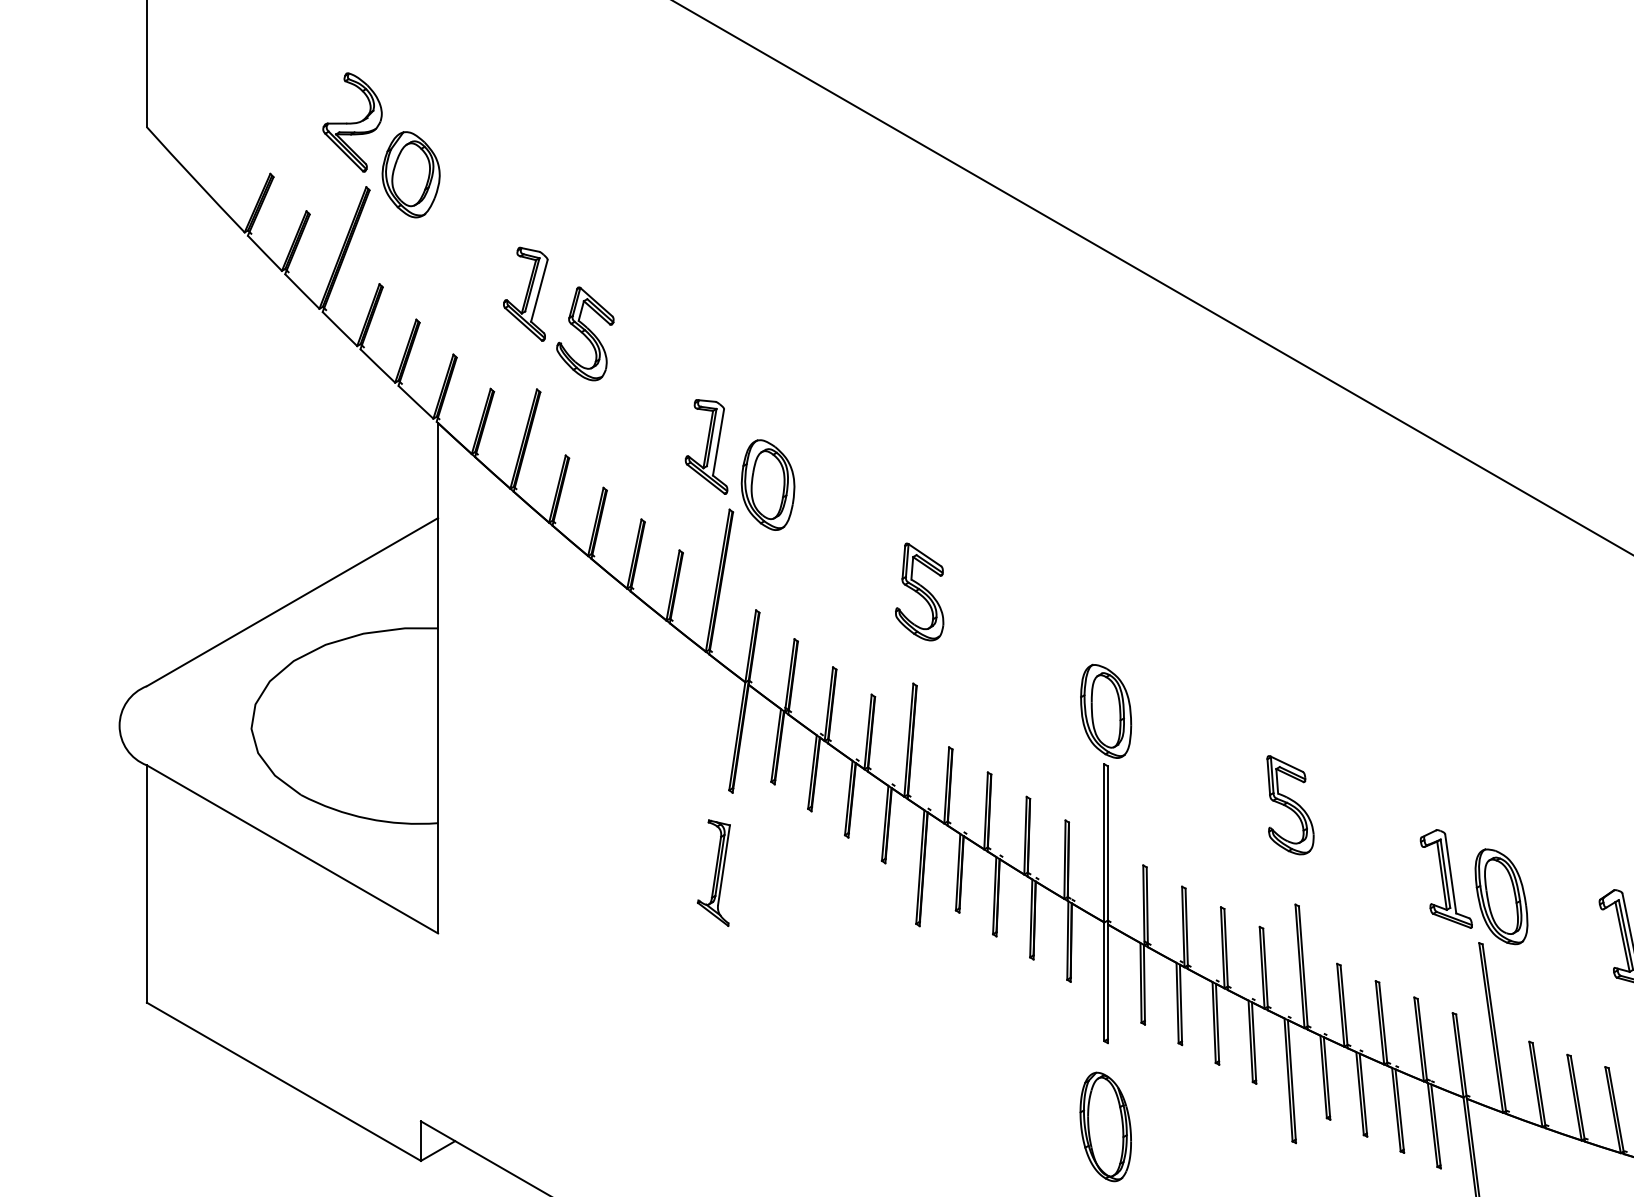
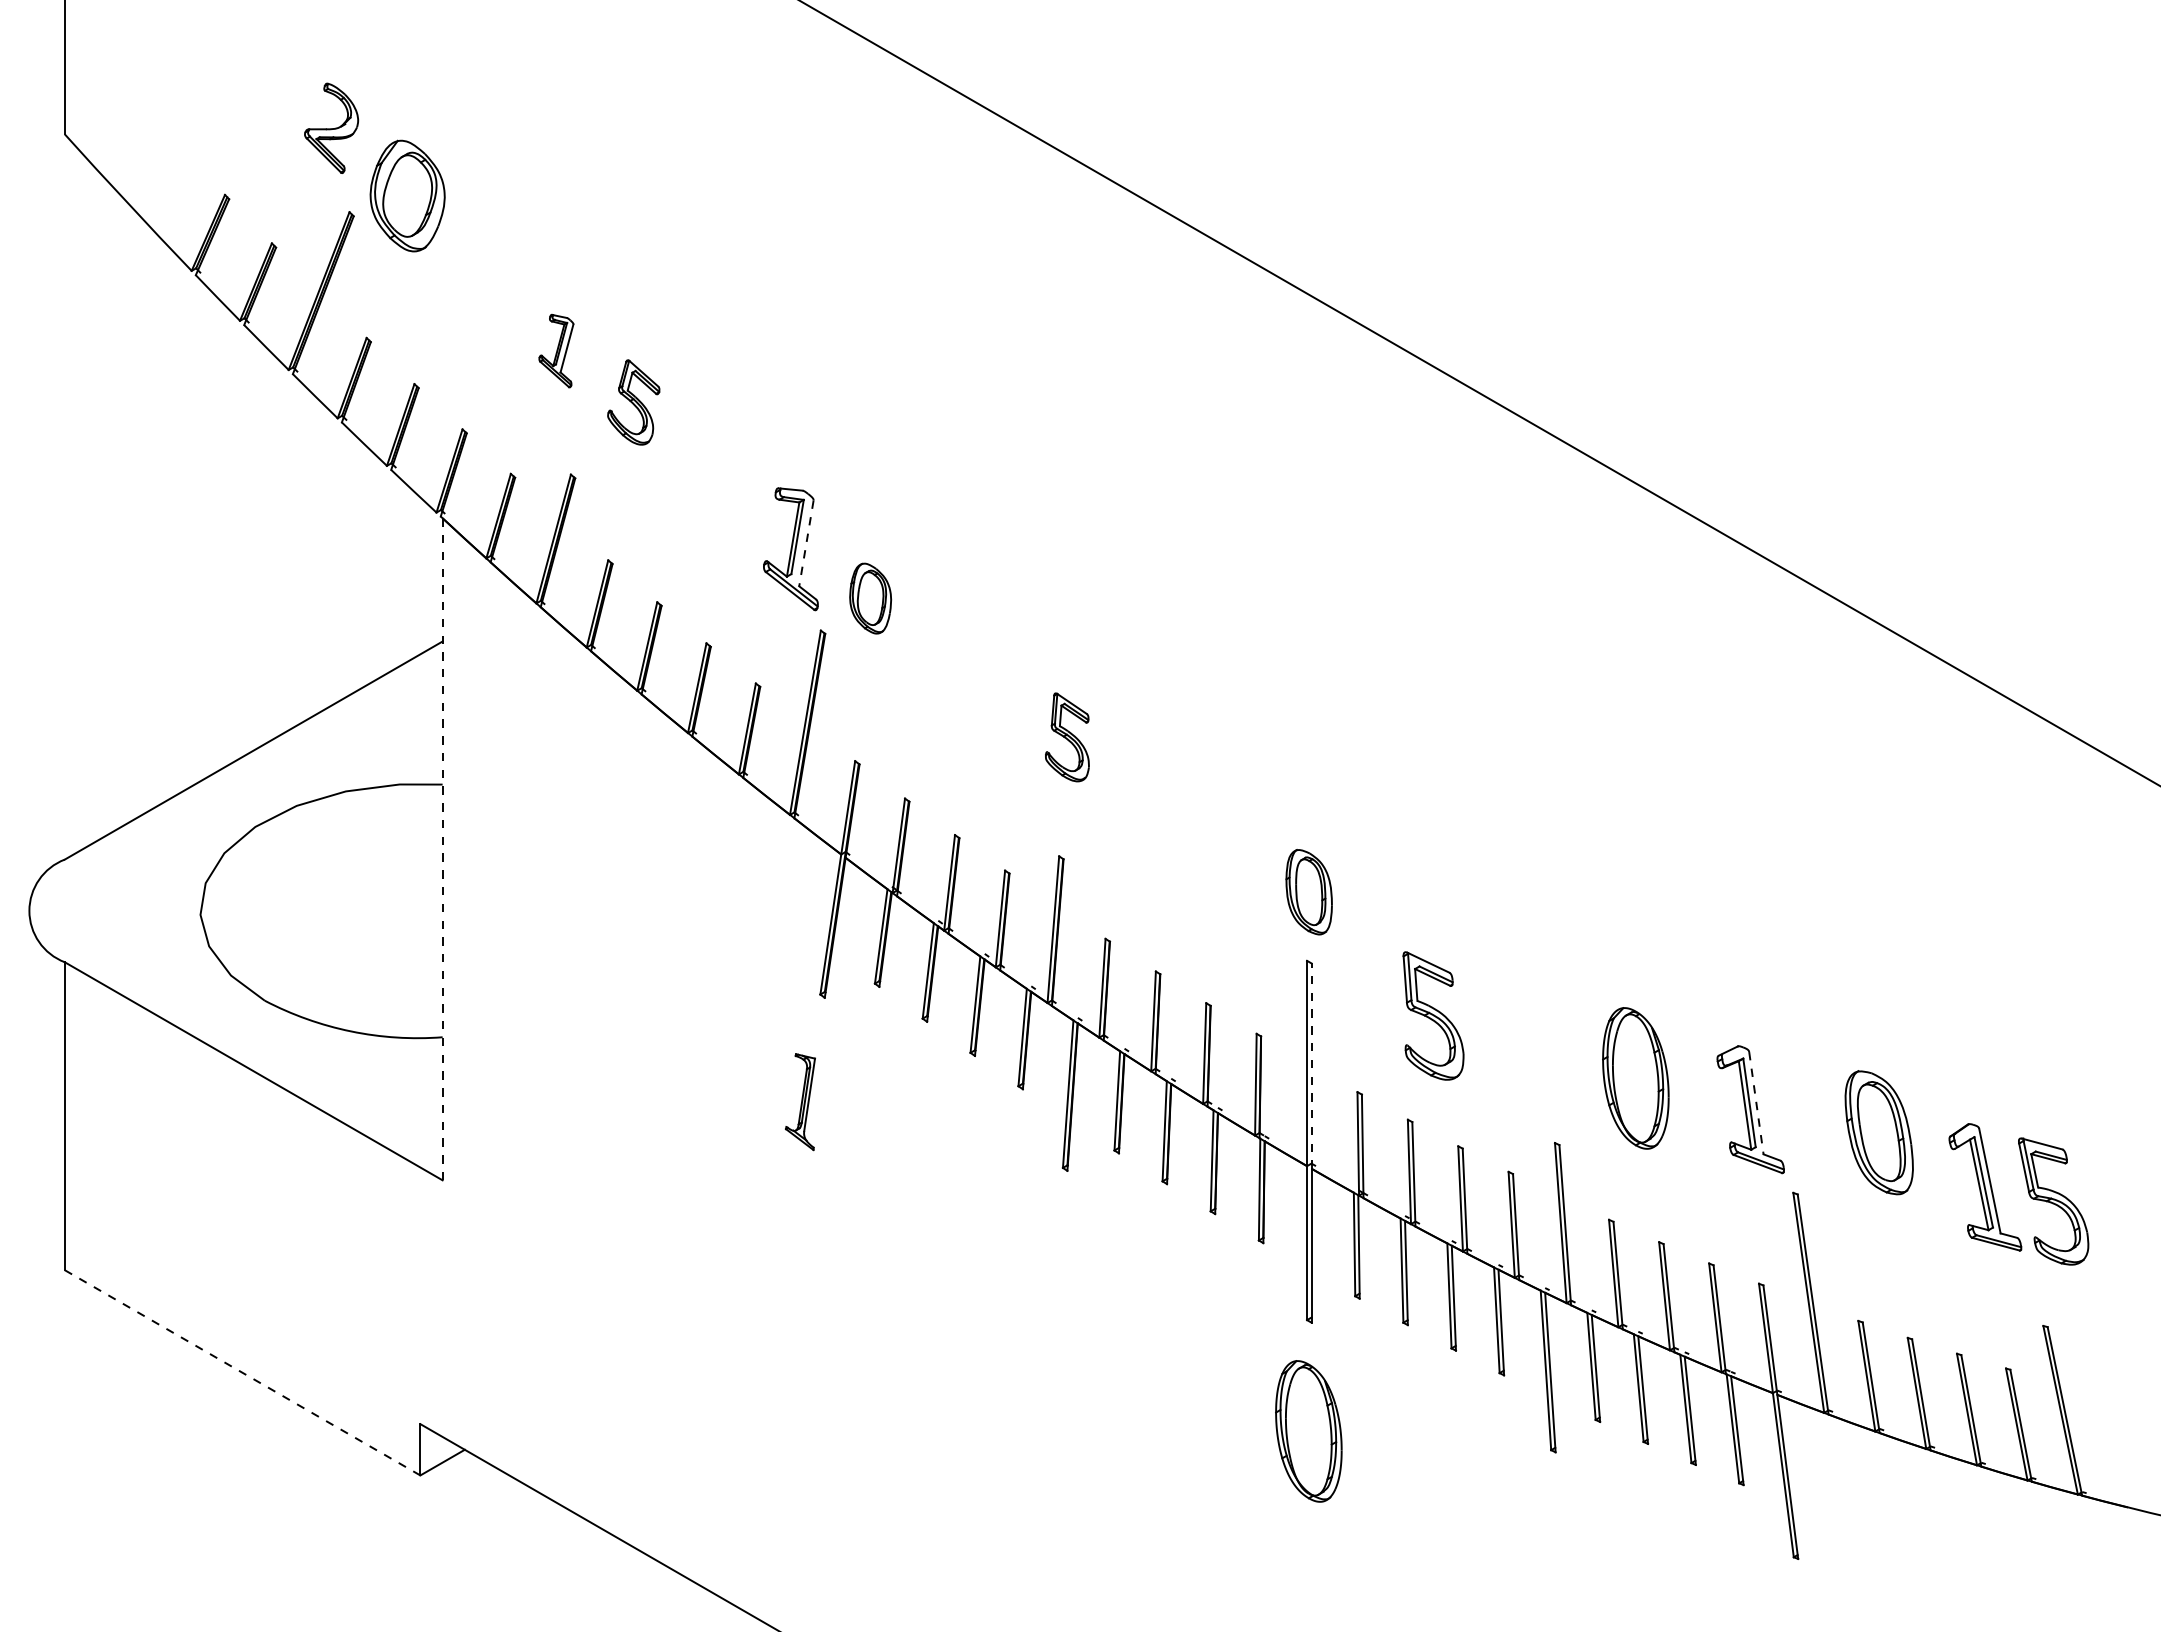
part: (352, 122) -> (331, 128), size x0.7
part: (525, 293) -> (556, 350), size x0.6
part: (585, 333) -> (633, 402), size x0.7
line: (718, 442) -> (806, 543), solid -> dashed
part: (767, 484) -> (870, 598), size x0.6
part: (919, 592) -> (1067, 737), size x0.7
line: (438, 677) -> (442, 848), solid -> dashed
part: (1105, 710) -> (1308, 891), size x0.7
part: (1290, 804) -> (1433, 1015), moved
line: (1107, 845) -> (1311, 1066), solid -> dashed
part: (1357, 854) -> (1635, 1078), added
part: (713, 872) -> (800, 1101), size x0.7
line: (1450, 874) -> (1756, 1103), solid -> dashed
part: (1500, 896) -> (1878, 1132), moved
line: (284, 1082) -> (243, 1373), solid -> dashed

